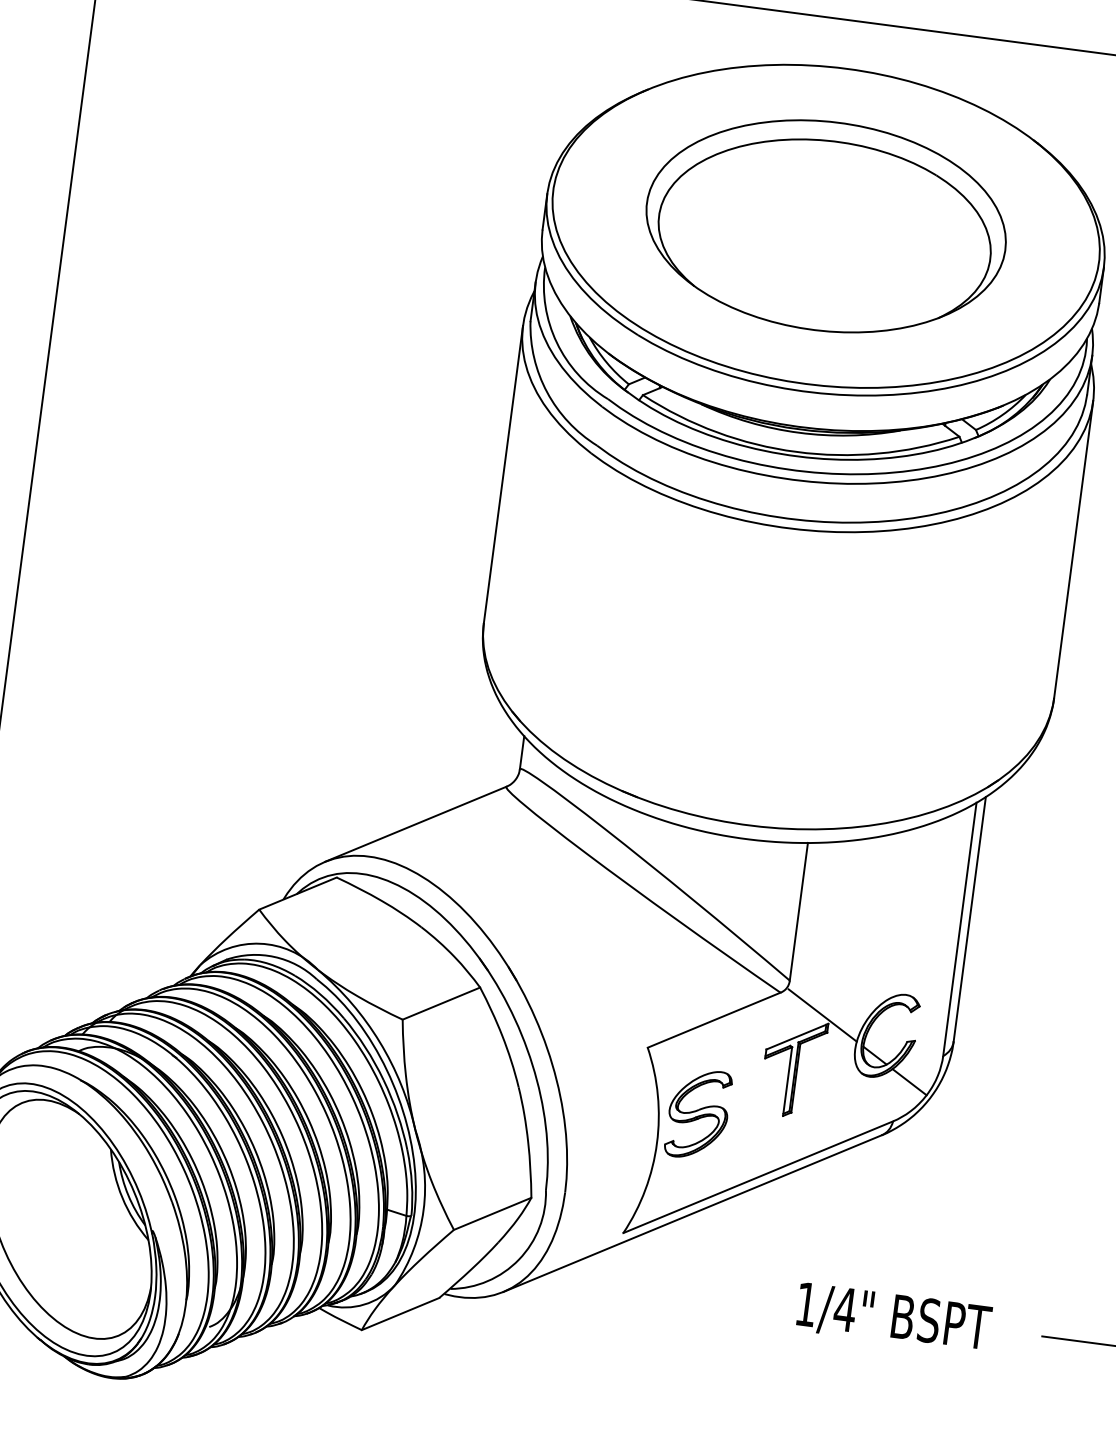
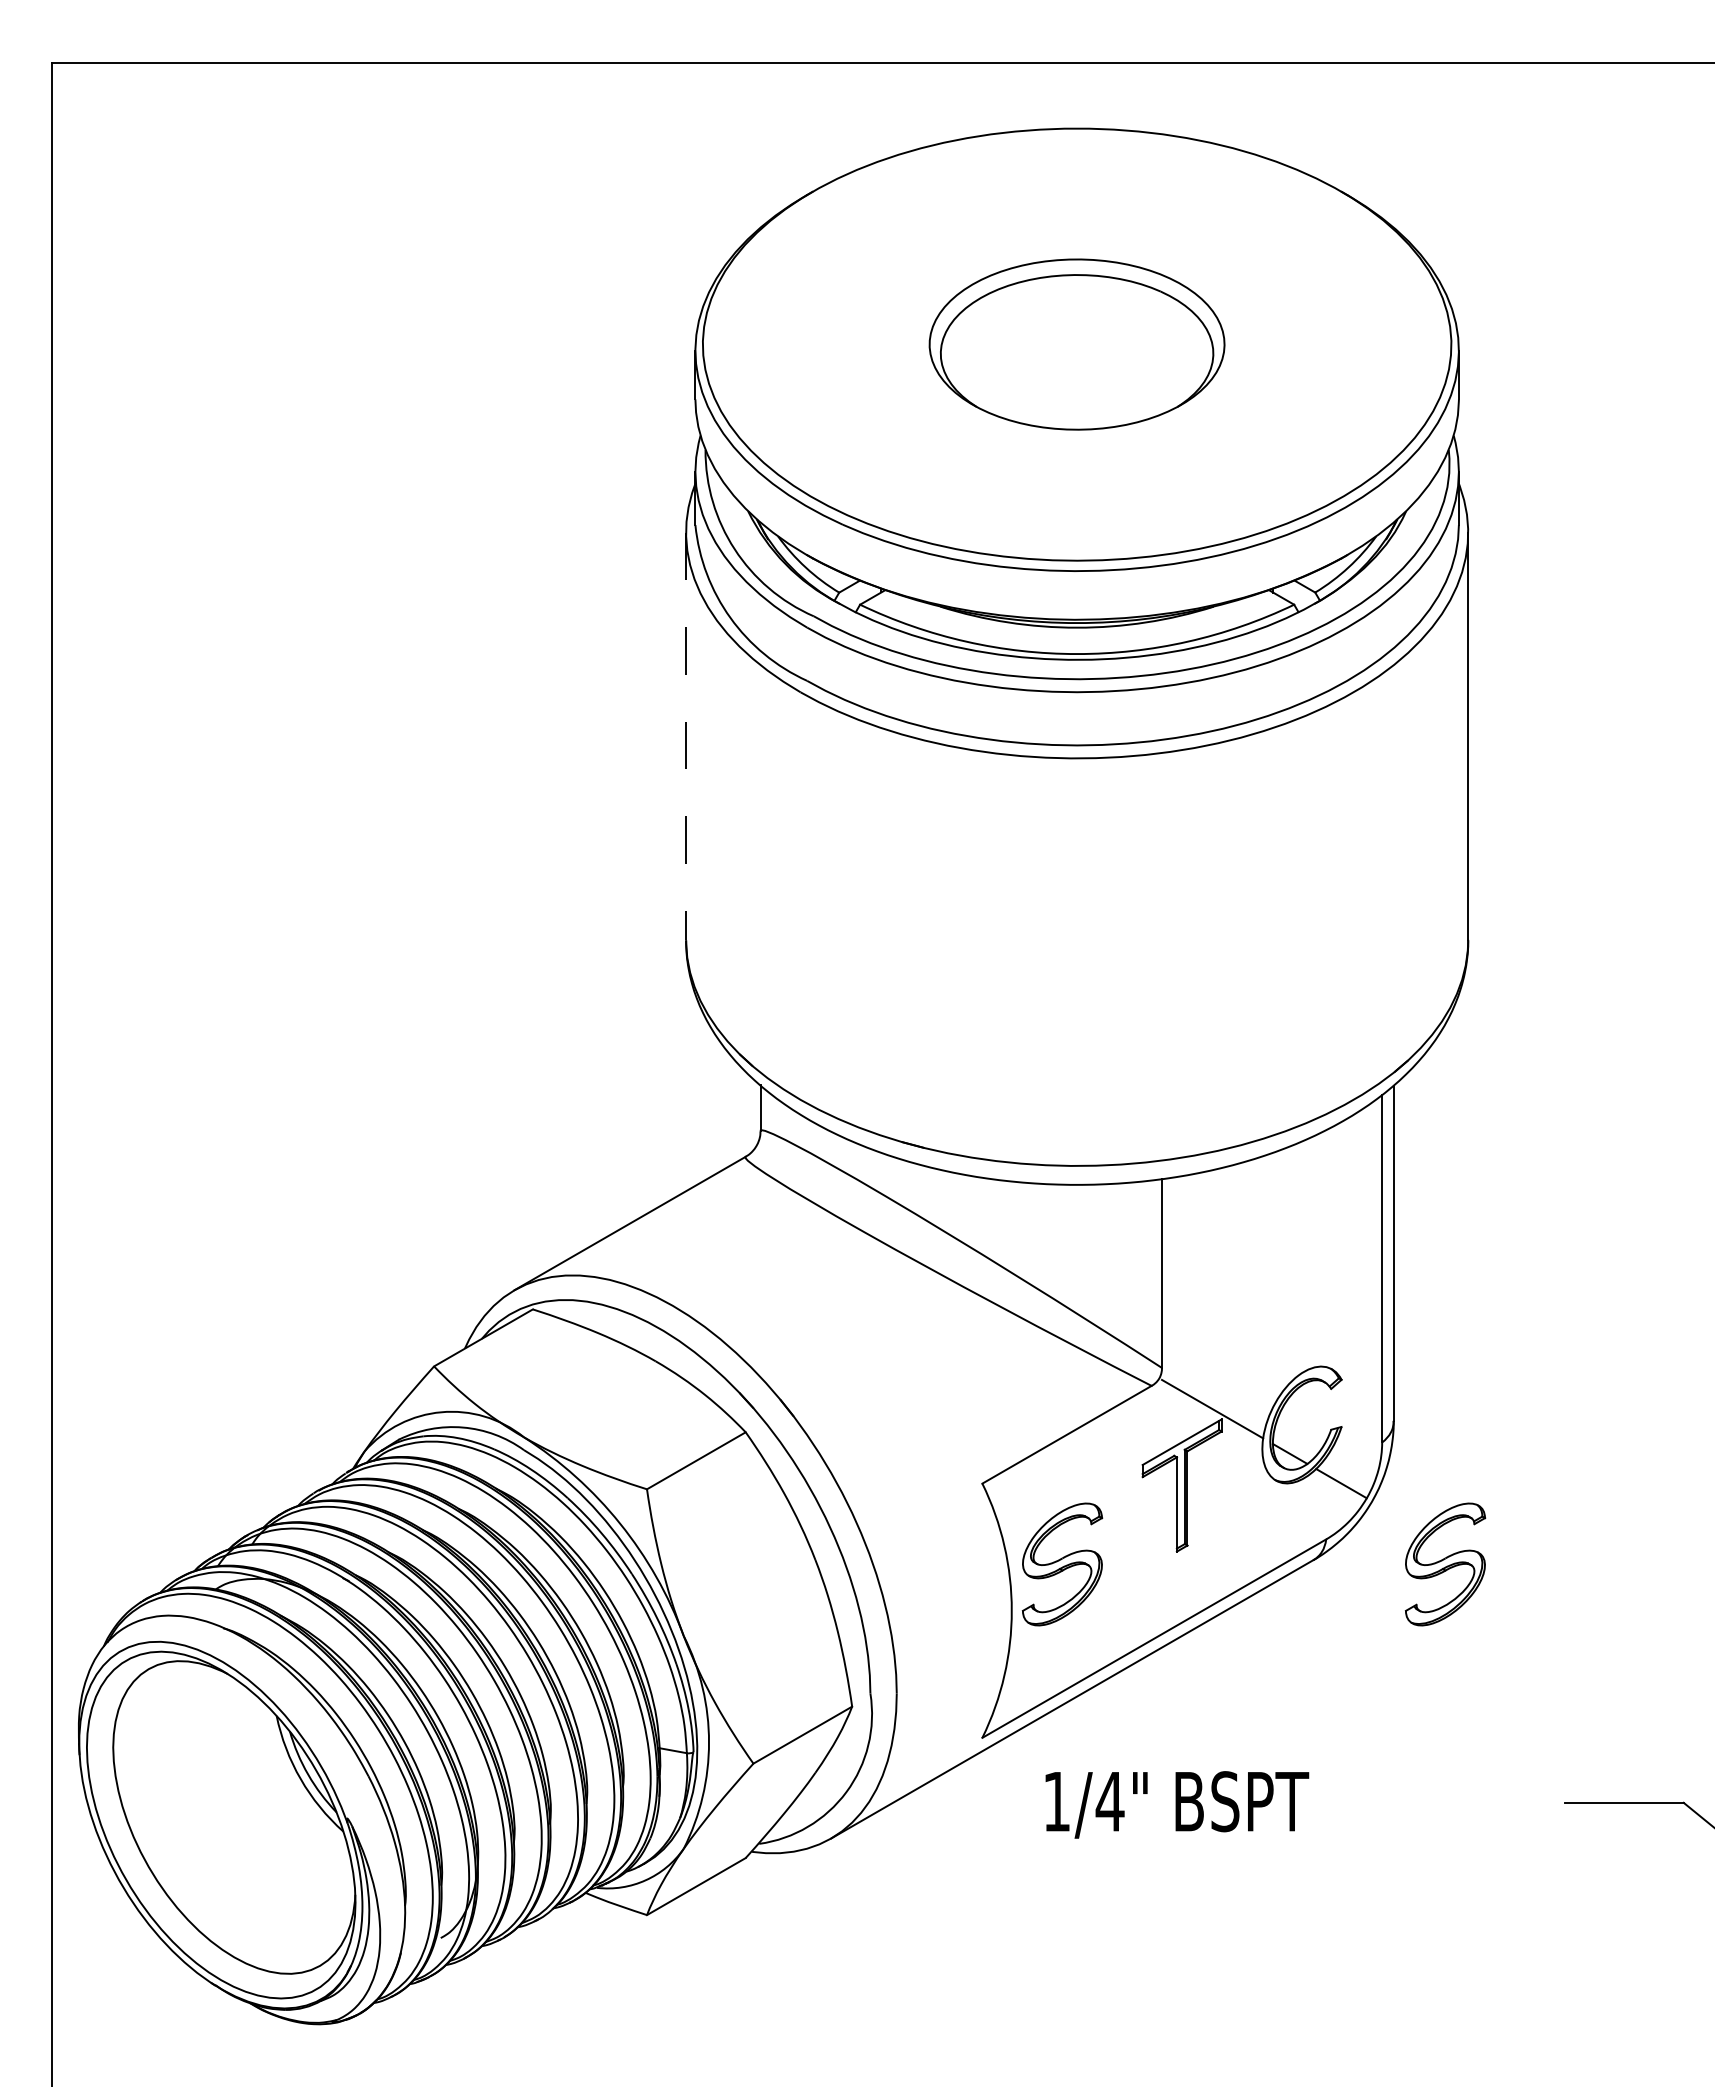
part: (825, 226) -> (1076, 344), size x0.6
line: (503, 474) -> (686, 736), solid -> dashed
part: (977, 1151) -> (1445, 1564), added
text: (894, 1318) -> (1177, 1804), moved

